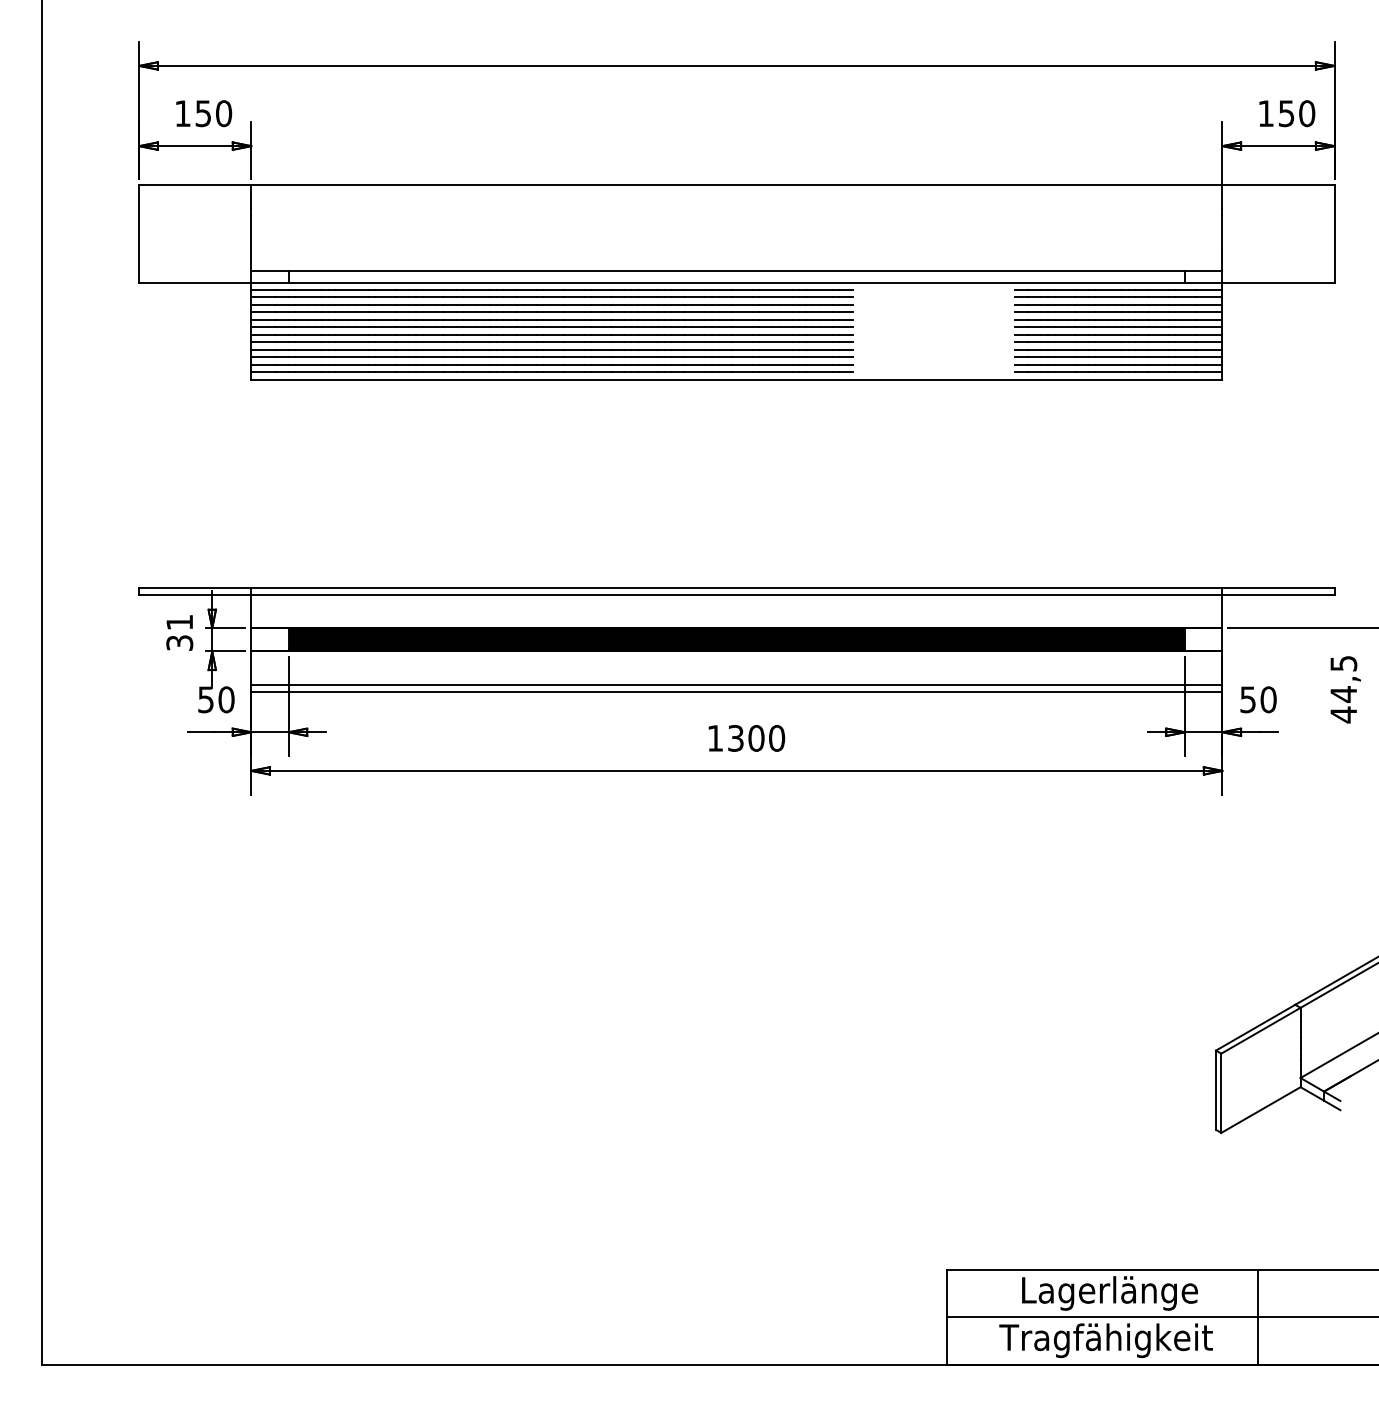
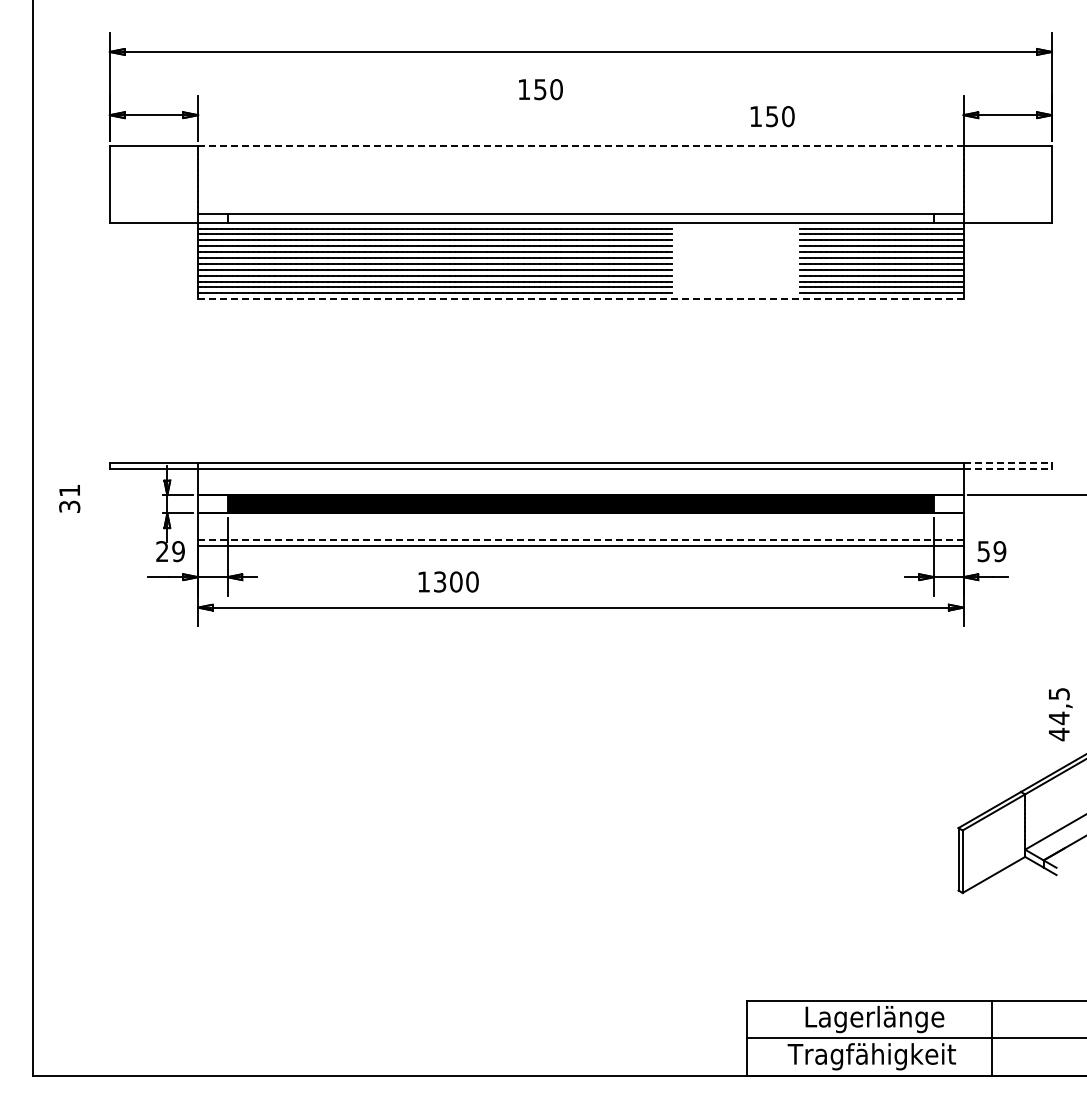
text: (203, 113) -> (540, 89), moved
text: (1287, 113) -> (772, 116), moved
line: (736, 185) -> (580, 146), solid -> dashed
line: (736, 379) -> (580, 299), solid -> dashed
line: (1279, 588) -> (1008, 463), solid -> dashed
line: (1279, 595) -> (1008, 469), solid -> dashed
text: (179, 632) -> (69, 498), moved
line: (736, 684) -> (580, 539), solid -> dashed
text: (1345, 689) -> (1060, 714), moved
text: (216, 699) -> (170, 551), 50 -> 29
text: (1268, 699) -> (999, 551), 50 -> 59
text: (746, 737) -> (448, 581), moved

